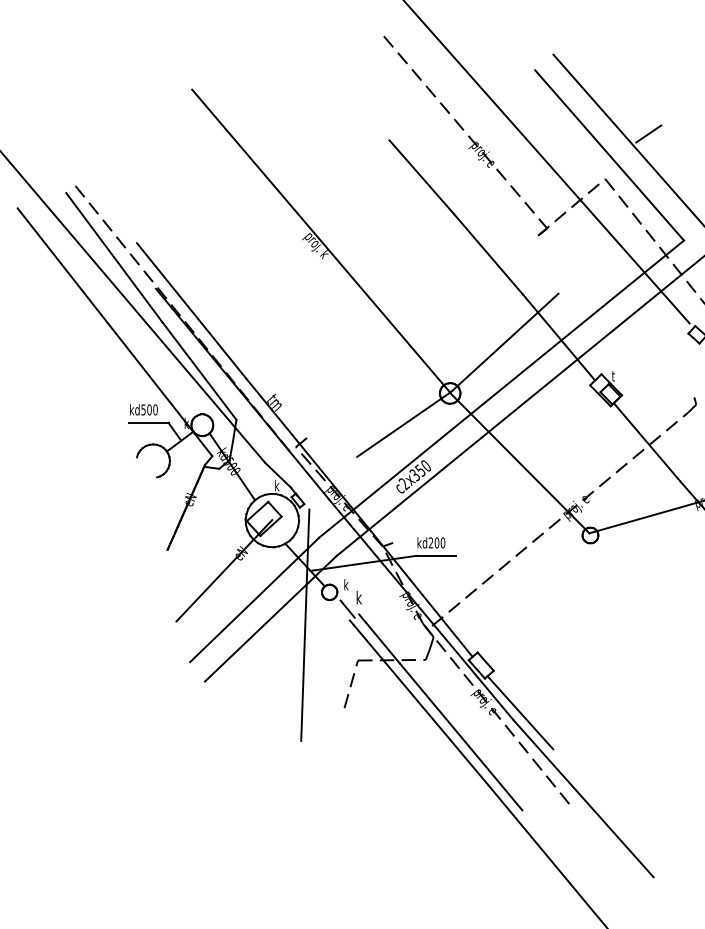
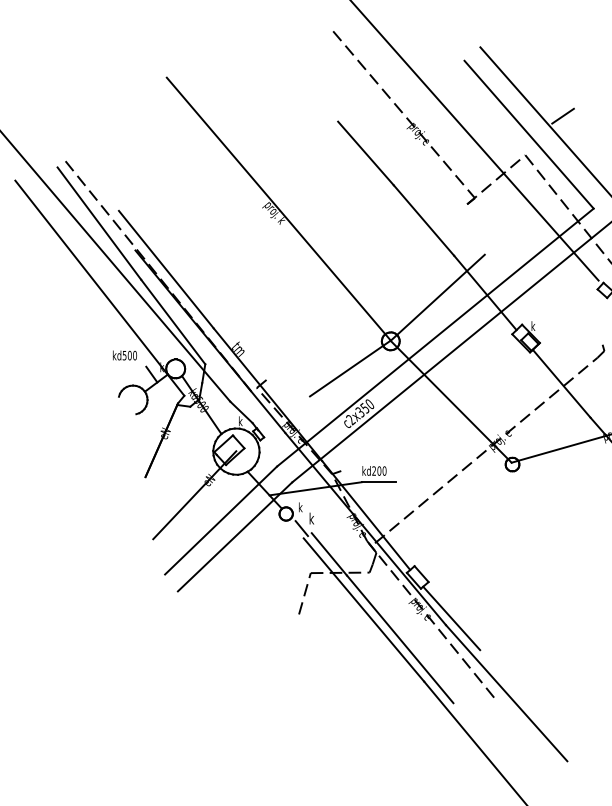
text: (613, 375) -> (532, 325), t -> k
line: (148, 422) -> (128, 366), removed
line: (305, 624) -> (265, 541), removed

